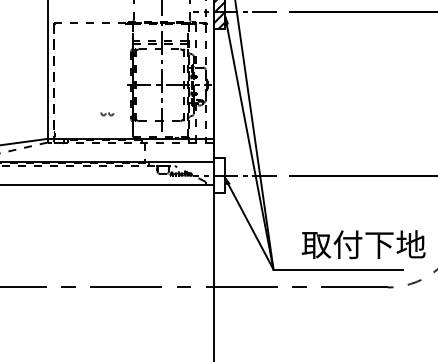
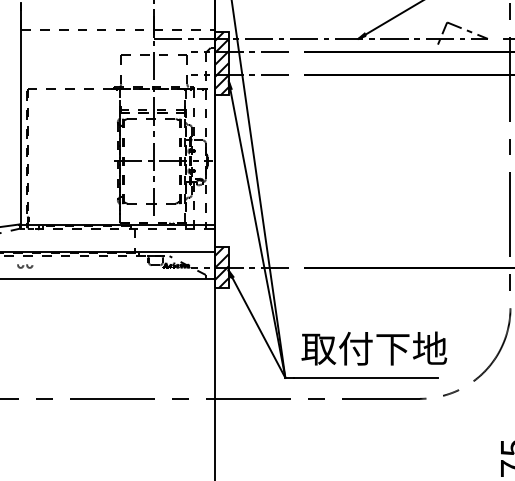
part: (107, 114) -> (25, 266), moved
hatch: (219, 175) -> (221, 267), added
text: (363, 244) -> (374, 348), moved

